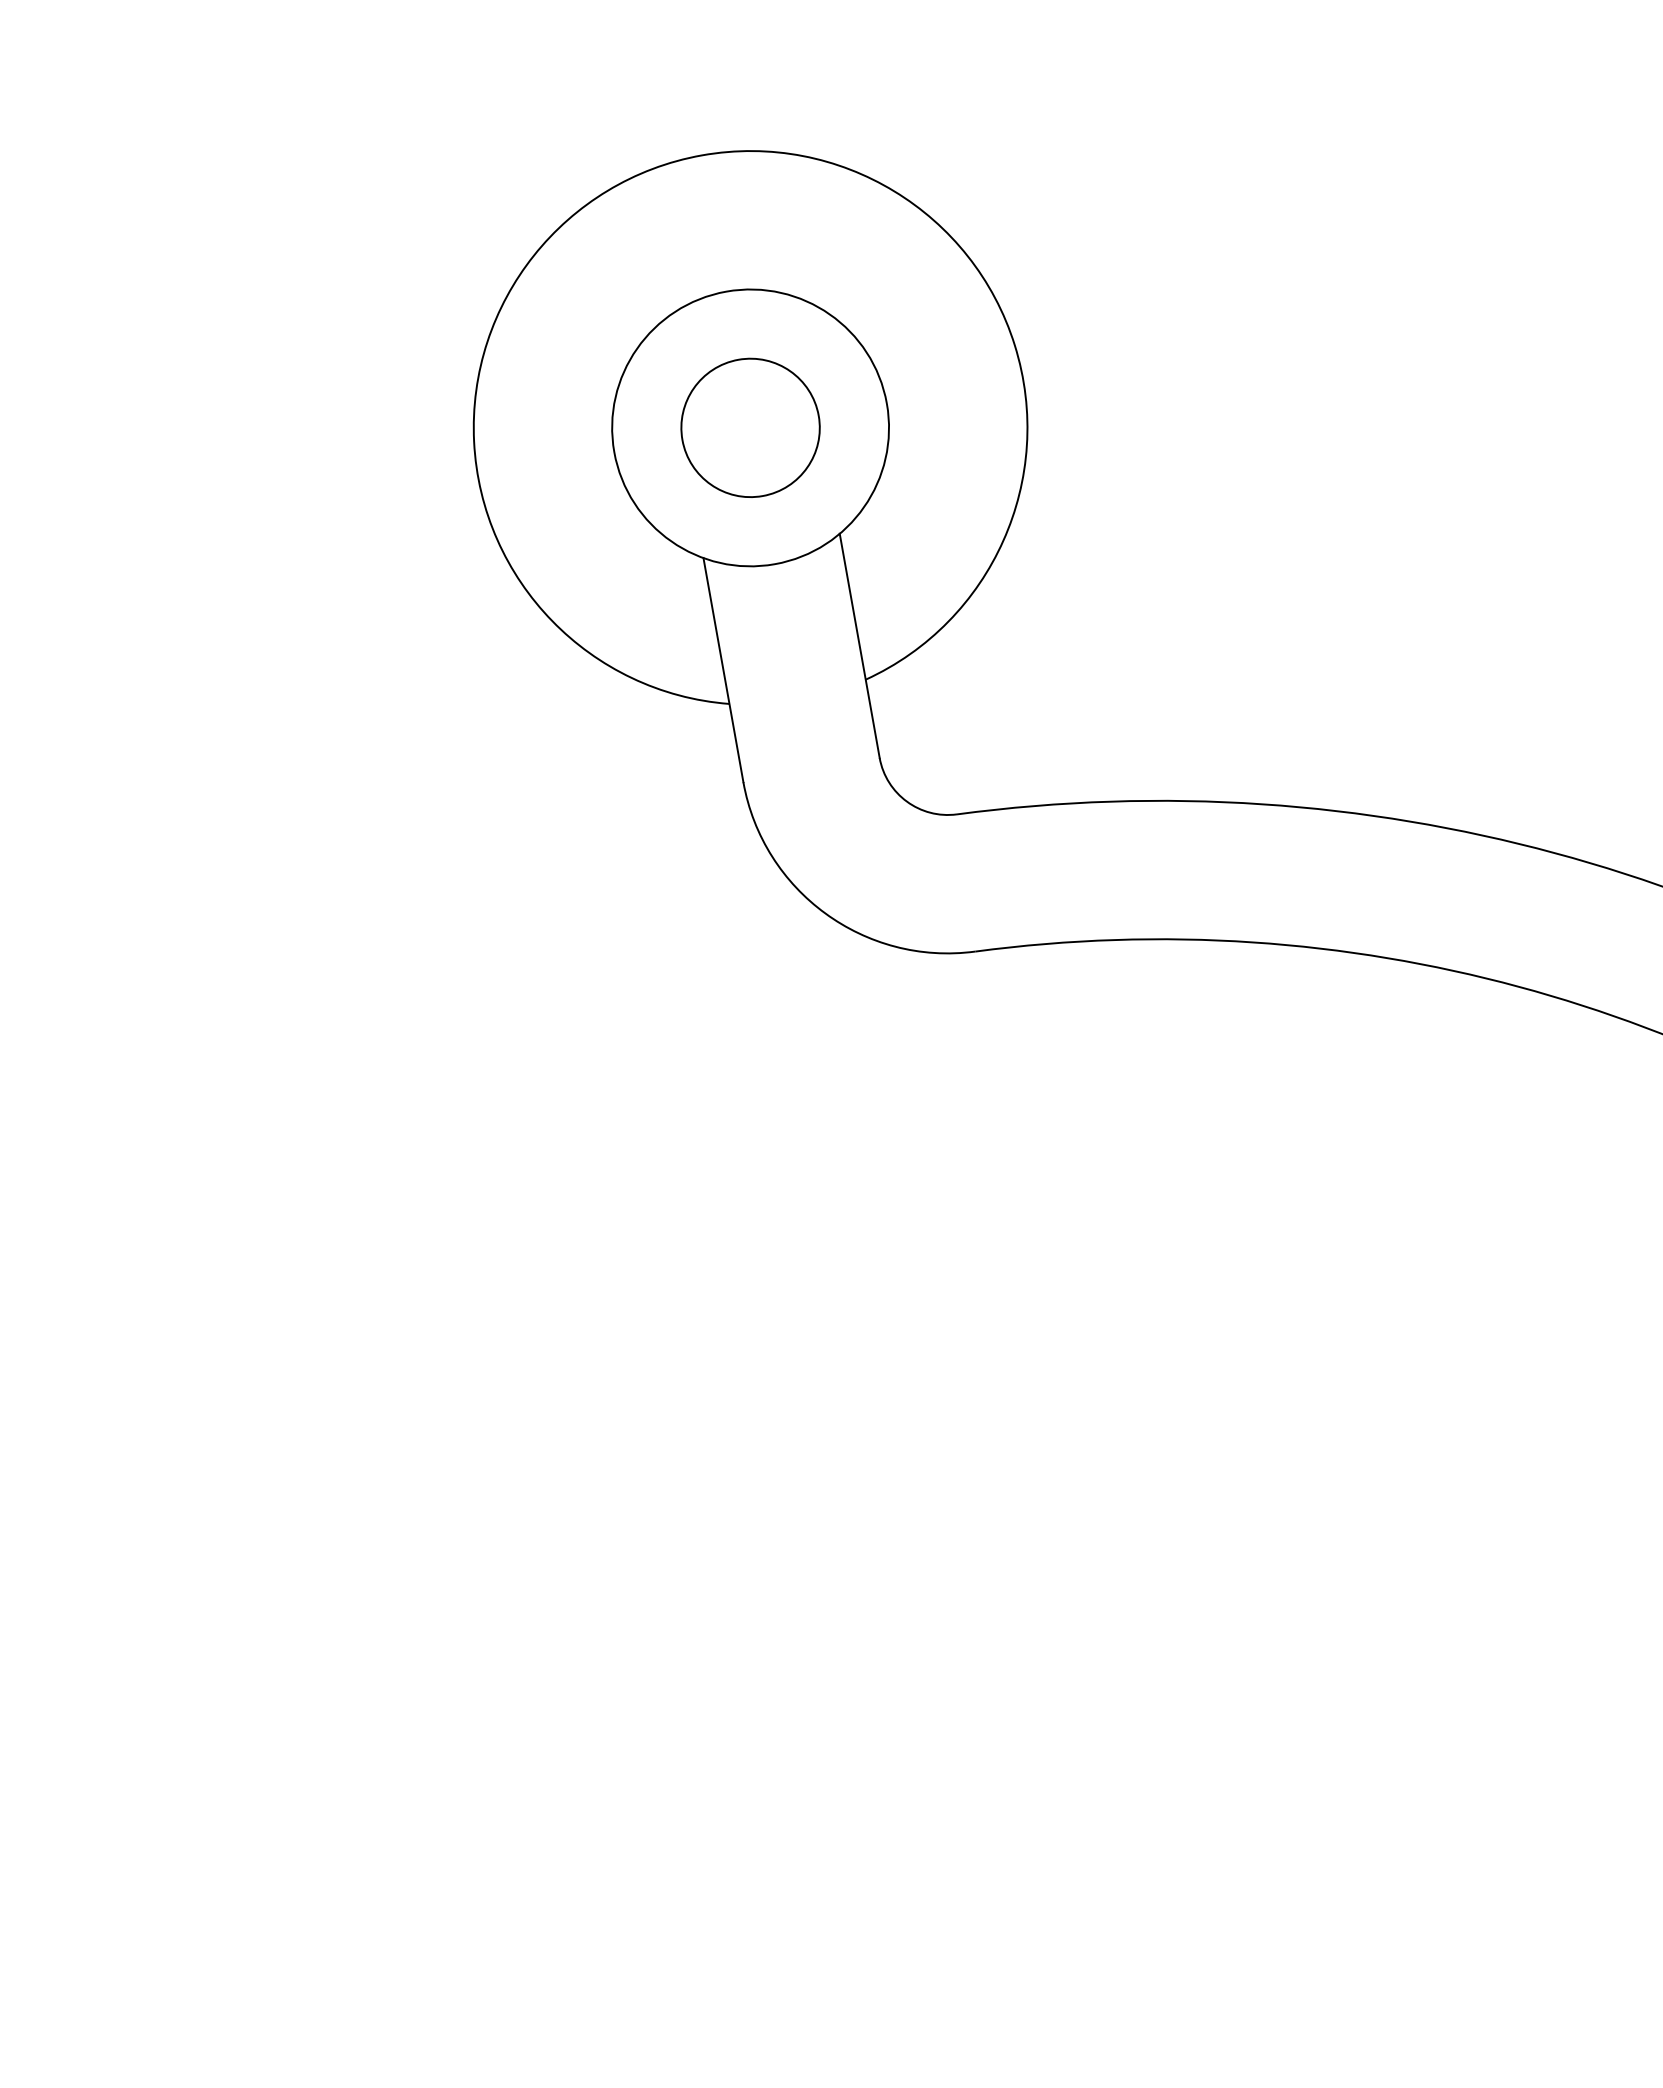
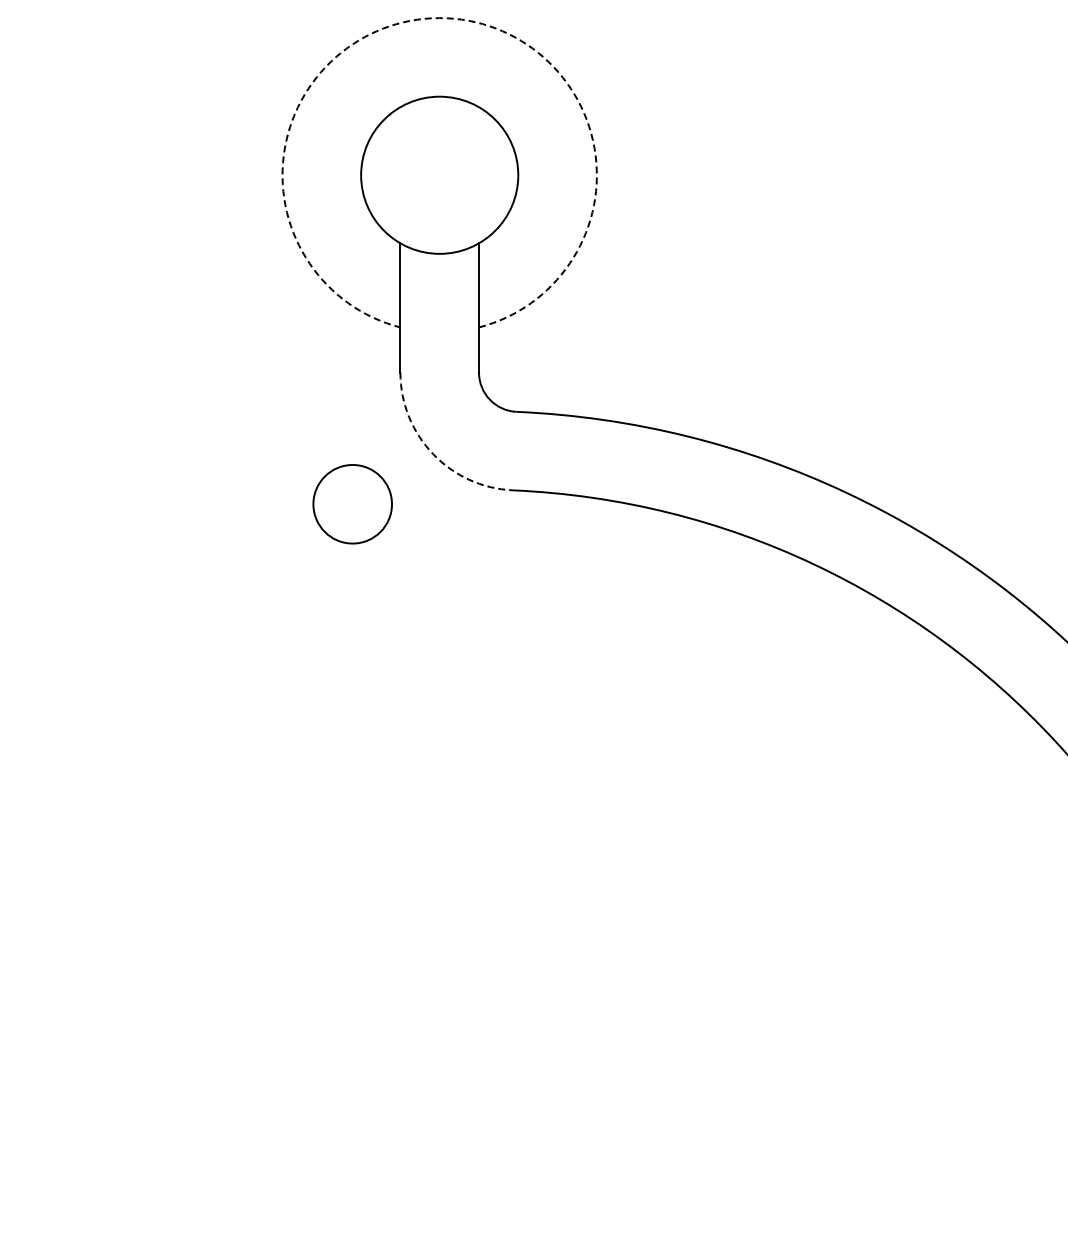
arc: (701, 156) -> (439, 18), solid -> dashed
circle: (750, 428) -> (352, 504), moved
arc: (826, 914) -> (433, 454), solid -> dashed

